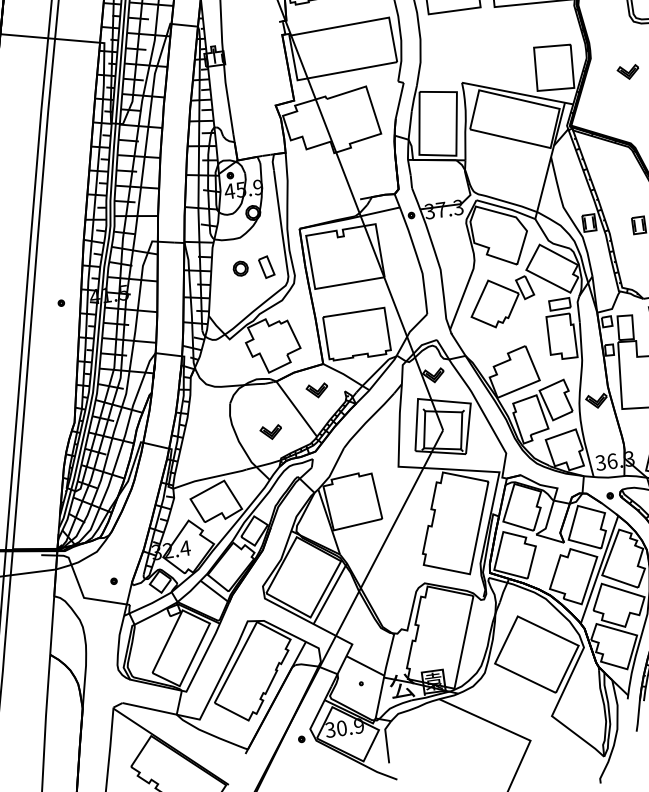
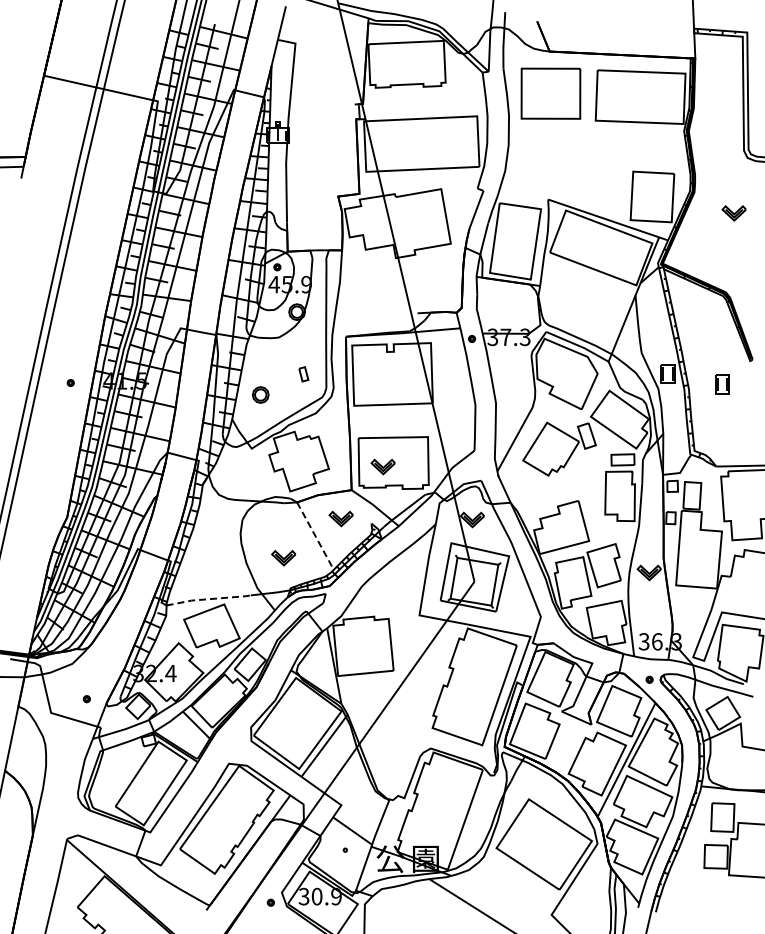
part: (266, 267) -> (303, 374), size x0.6
part: (240, 268) -> (260, 394), moved
part: (347, 339) -> (382, 466), added
line: (296, 409) -> (315, 536), solid -> dashed
line: (209, 478) -> (208, 599), solid -> dashed

